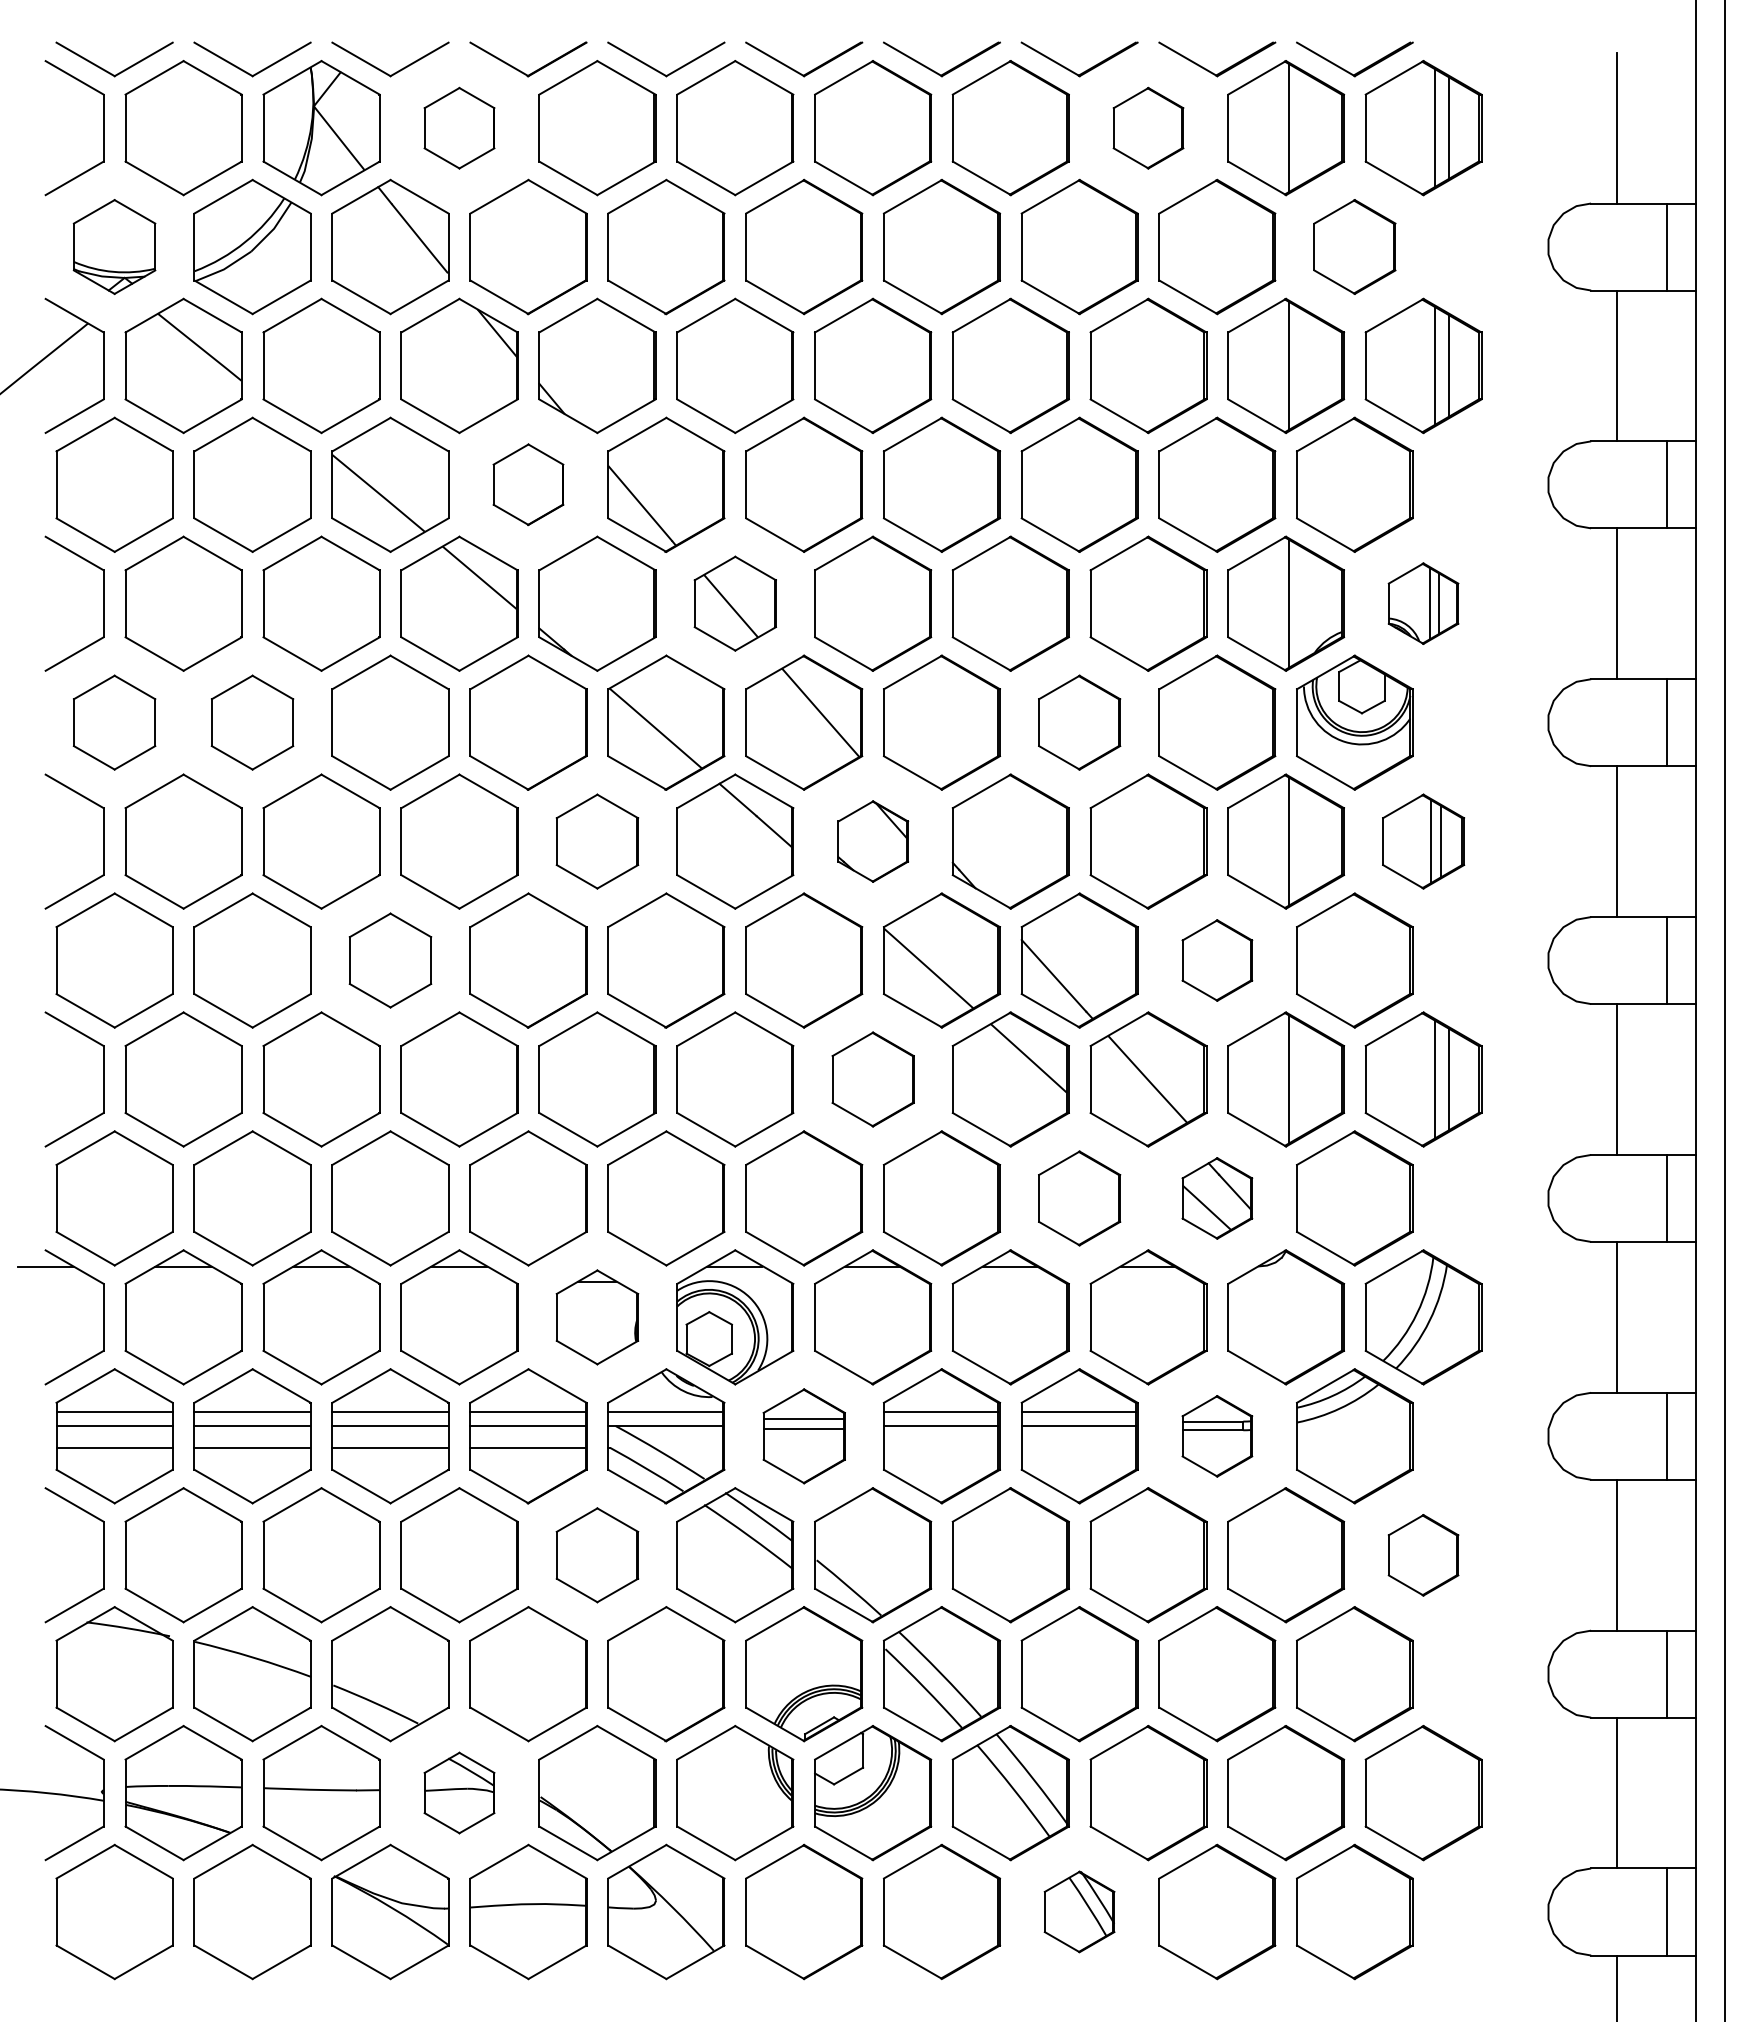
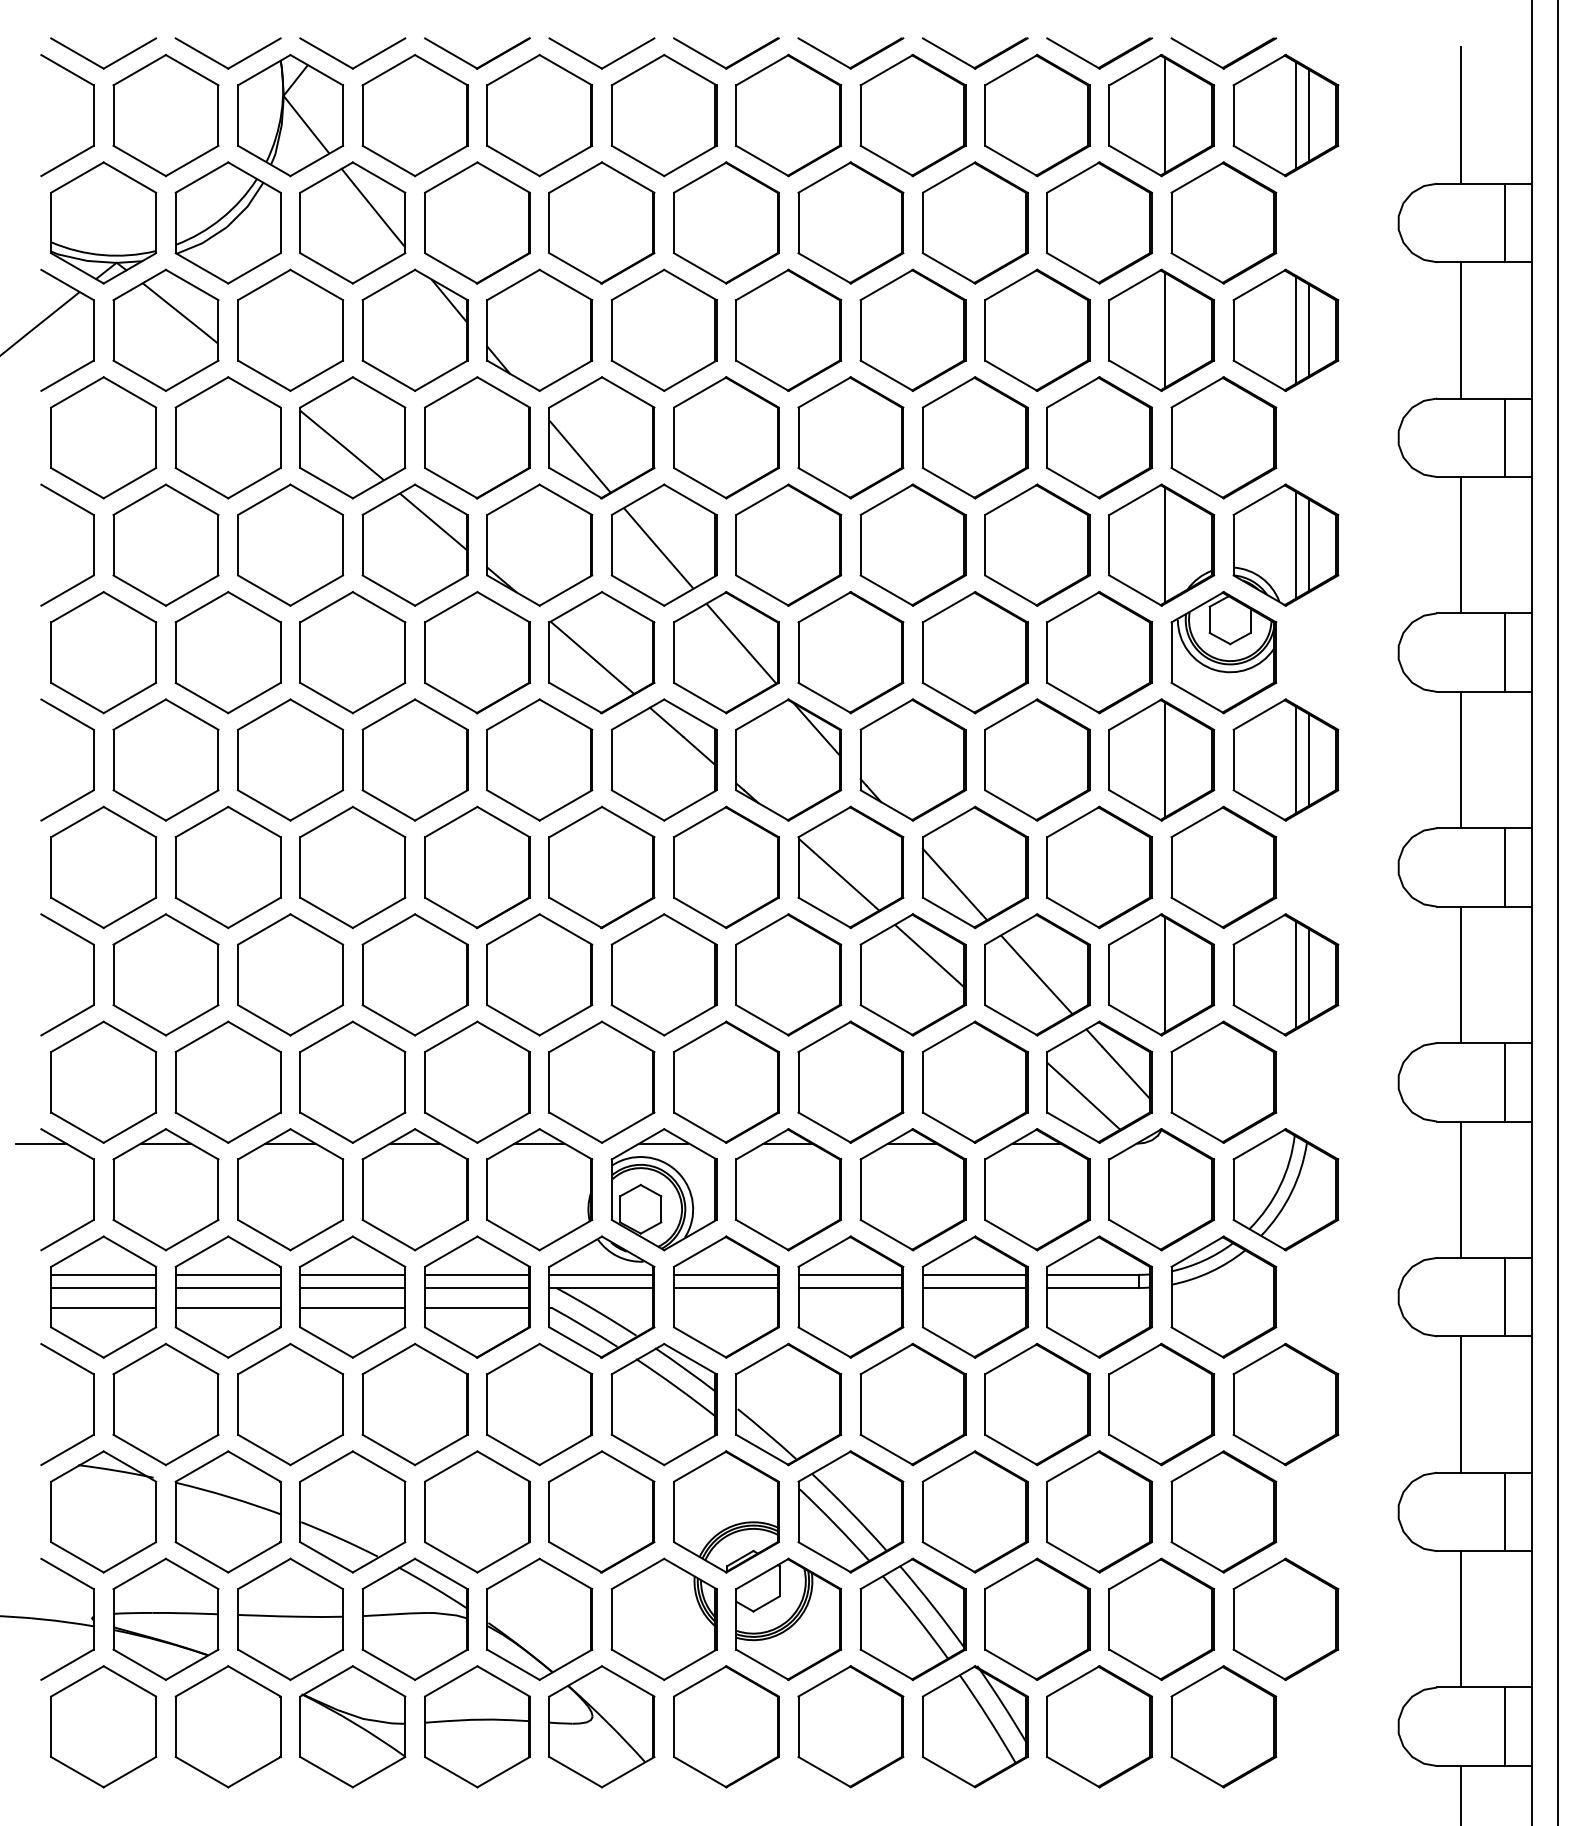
part: (459, 128) -> (415, 115), size x1.67
part: (1148, 128) -> (1037, 115), size x1.67
part: (114, 246) -> (103, 222), size x1.43
part: (1354, 246) -> (1223, 222), size x1.43
part: (528, 484) -> (477, 437), size x1.67
part: (735, 603) -> (664, 544), size x1.43
part: (1423, 603) -> (1285, 544), size x1.67
part: (114, 722) -> (103, 652), size x1.43
part: (252, 722) -> (228, 652), size x1.43
part: (1079, 722) -> (975, 652), size x1.43
part: (597, 841) -> (539, 759), size x1.43
part: (873, 841) -> (789, 759), size x1.67
part: (1423, 841) -> (1285, 759), size x1.43
part: (390, 960) -> (352, 867), size x1.43
part: (1217, 960) -> (1099, 867), size x1.67
part: (873, 1079) -> (789, 974), size x1.43
part: (1079, 1198) -> (975, 1082), size x1.43
part: (1217, 1198) -> (1099, 1082), size x1.67
part: (597, 1317) -> (539, 1189), size x1.43
part: (804, 1436) -> (726, 1297), size x1.43
part: (1217, 1436) -> (1099, 1297), size x1.67
part: (597, 1555) -> (539, 1404), size x1.43
part: (1423, 1555) -> (1285, 1404), size x1.67
part: (459, 1792) -> (415, 1618), size x1.67
part: (1079, 1911) -> (975, 1726), size x1.67

